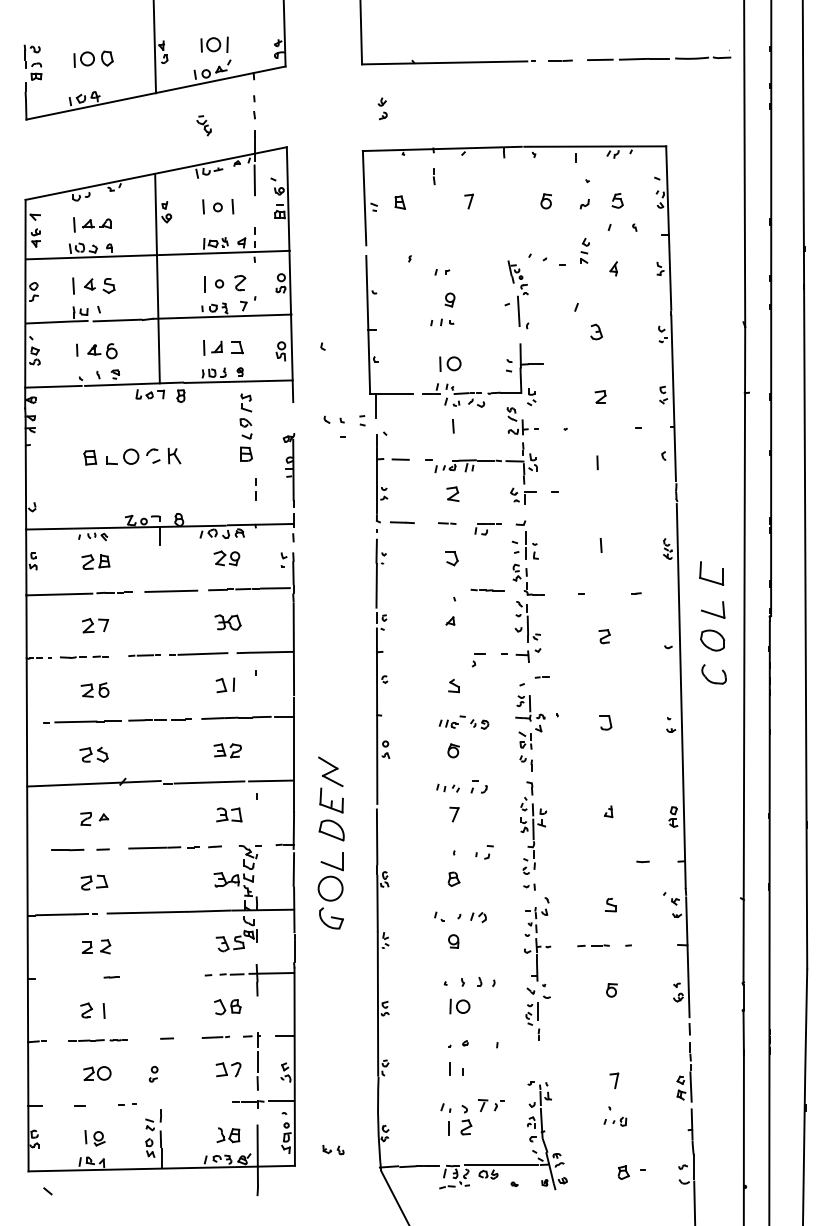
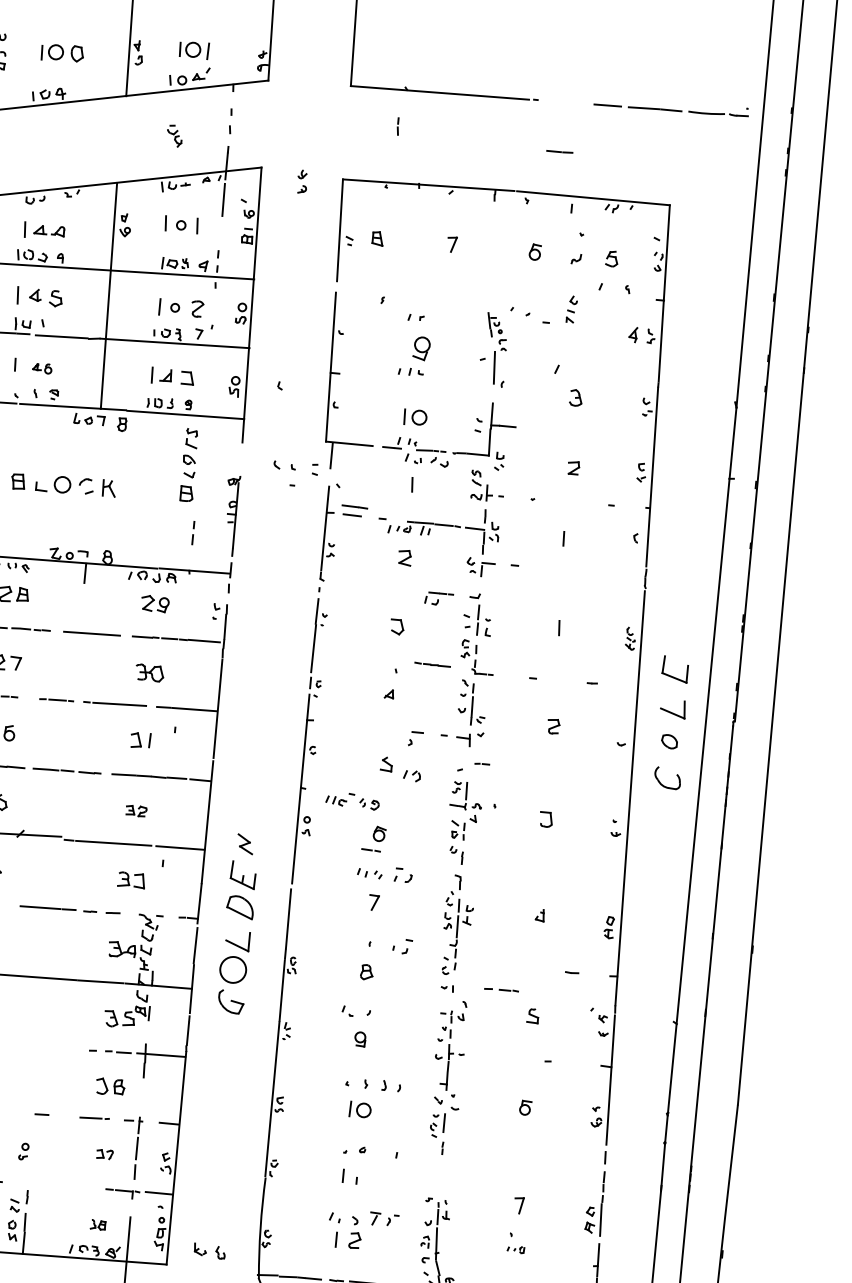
line: (560, 60) -> (560, 151), moved
part: (382, 108) -> (302, 181), moved
line: (434, 176) -> (398, 126), moved
part: (613, 268) -> (632, 334), moved
part: (449, 299) -> (421, 347), size x1.6
part: (102, 351) -> (42, 368), size x0.6
line: (402, 522) -> (355, 506), moved
line: (447, 523) -> (371, 850), moved
part: (712, 640) -> (669, 741), size x0.6
part: (463, 722) -> (352, 800), moved
part: (227, 750) -> (136, 810), size x0.7
part: (330, 771) -> (245, 843), size x0.6
part: (478, 917) -> (412, 775), moved
part: (593, 945) -> (501, 989), moved
part: (228, 1069) -> (104, 1154), size x0.6
part: (615, 1121) -> (516, 1249), size x0.7
part: (228, 1135) -> (98, 1225), size x0.6
part: (333, 1150) -> (209, 1251), size x1.4

